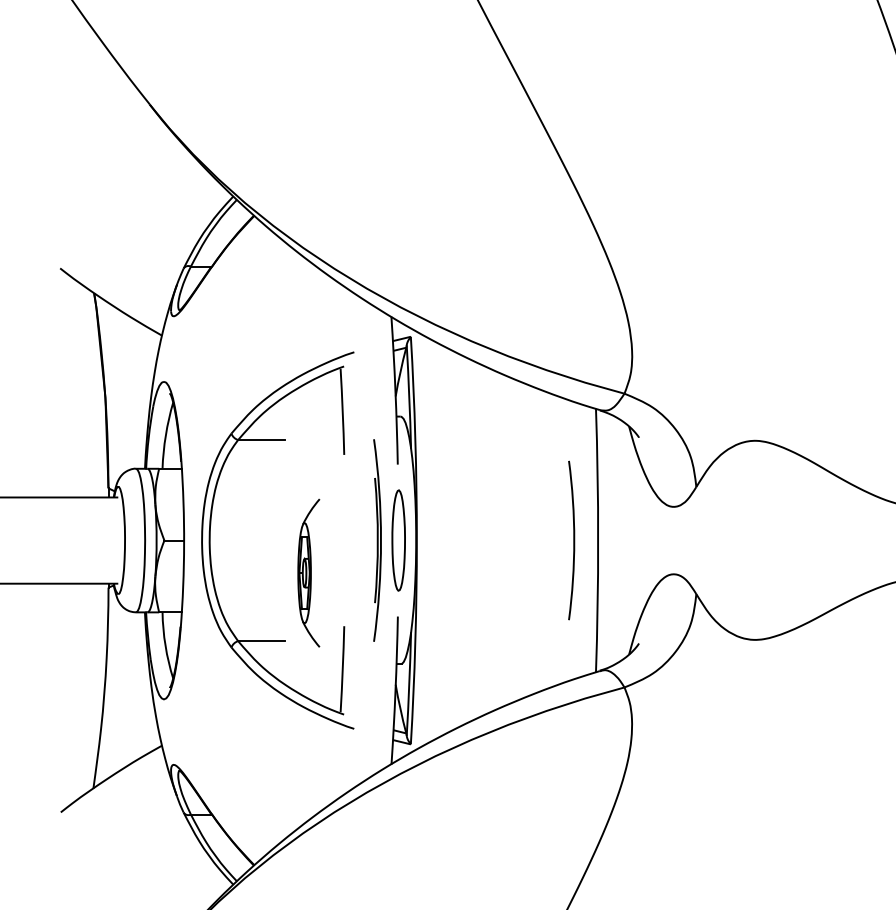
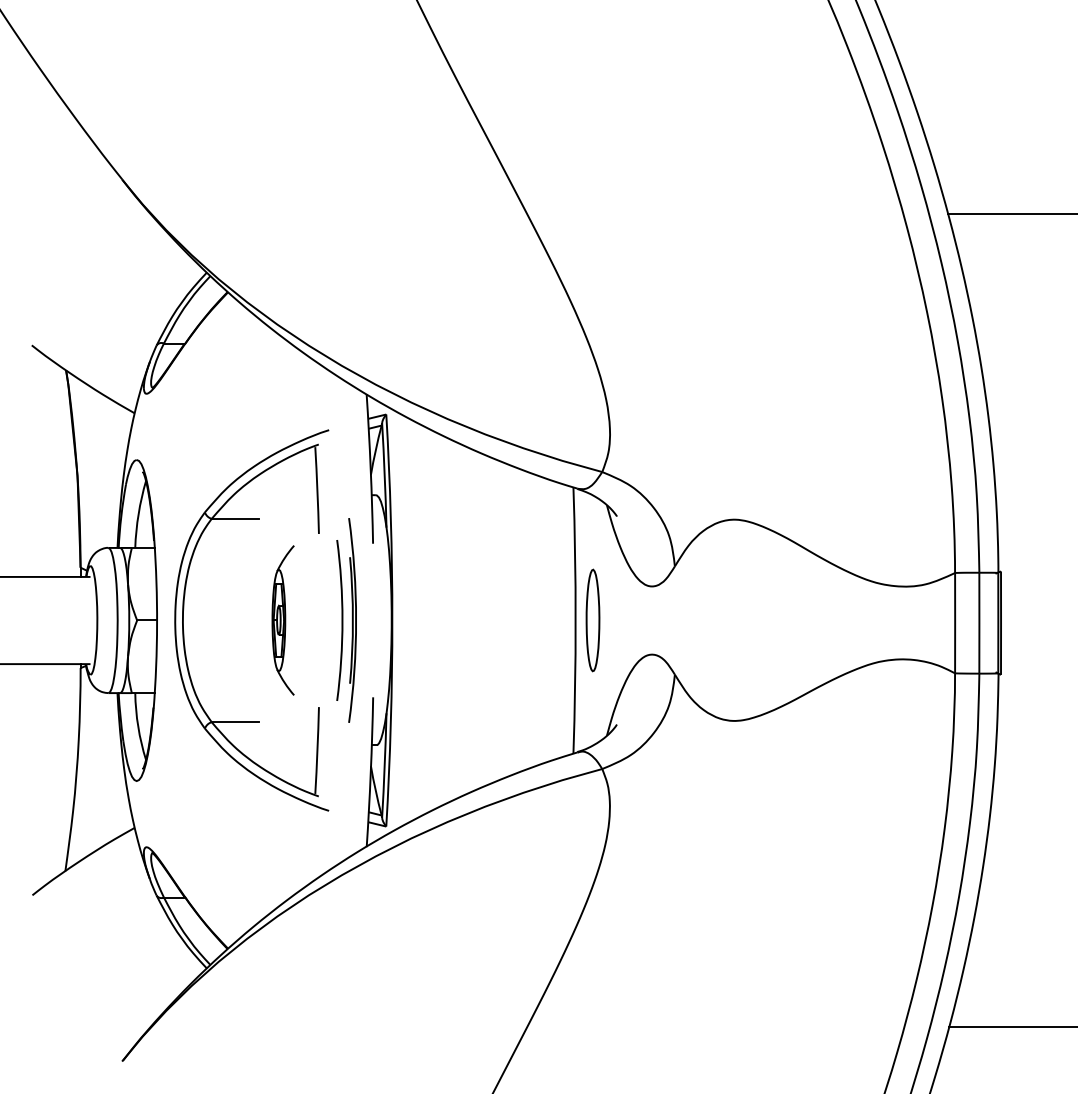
part: (398, 540) -> (592, 620), moved
arc: (573, 540) -> (341, 620), moved
part: (308, 573) -> (282, 620), moved

